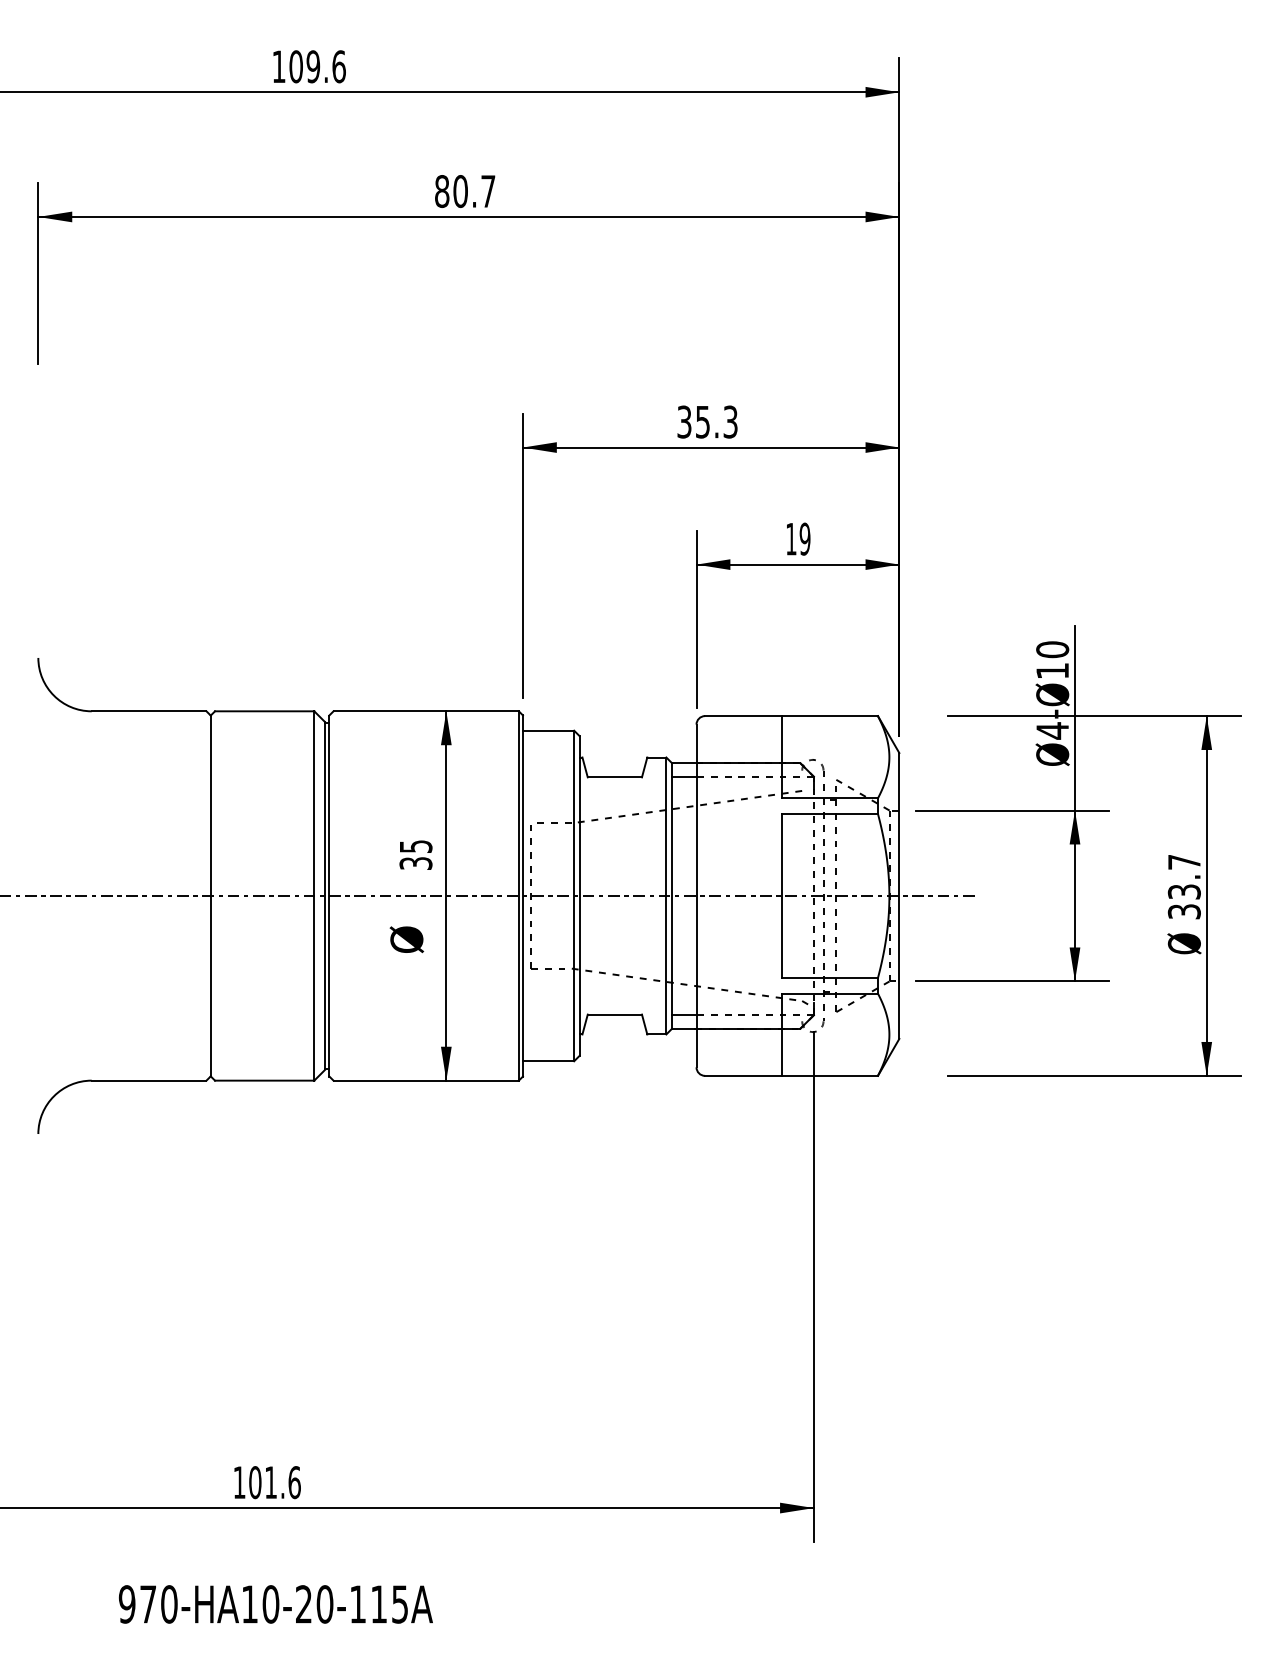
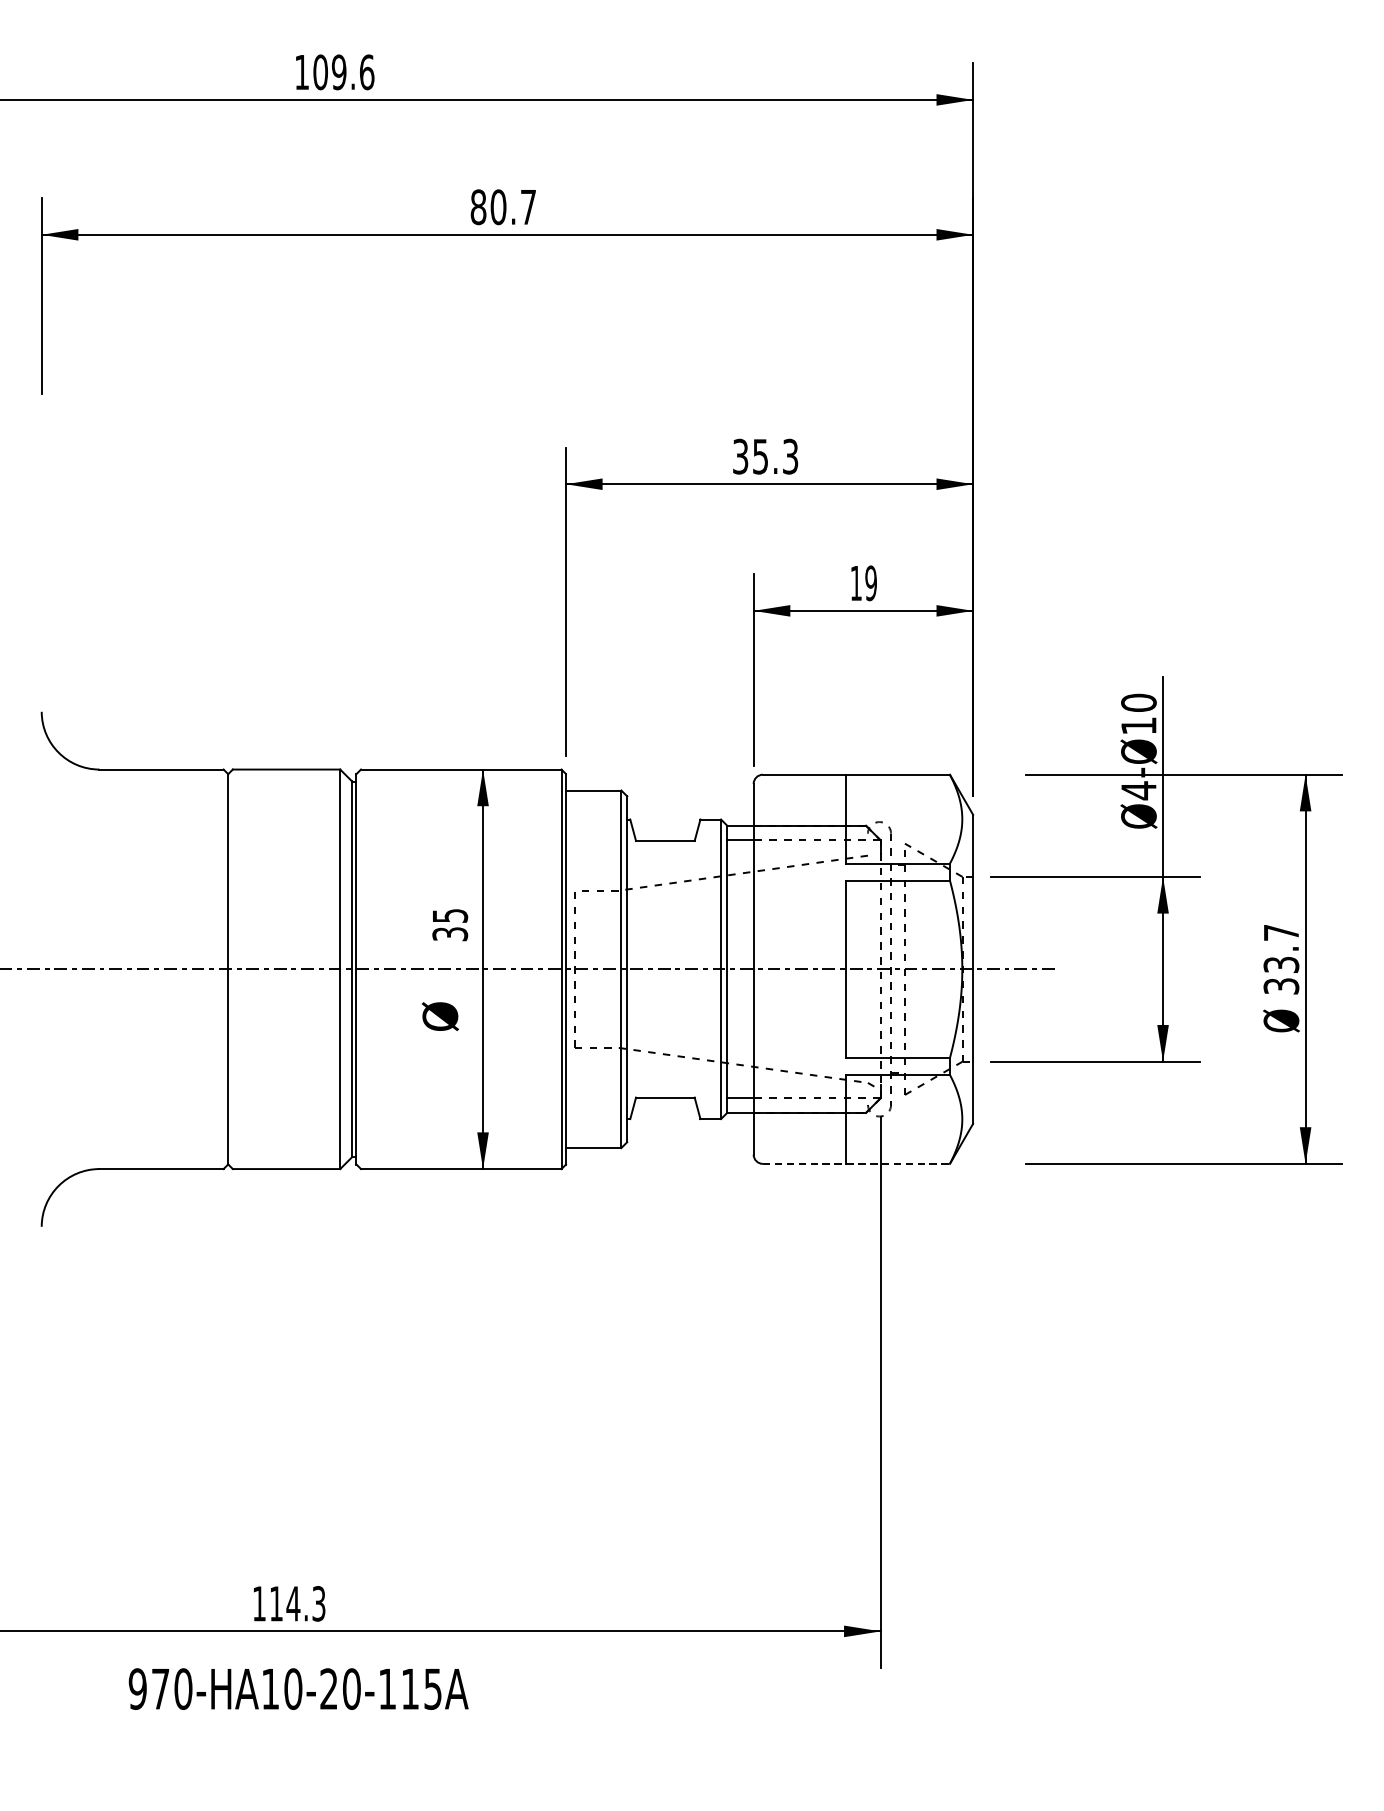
line: (792, 1075) -> (857, 1163), solid -> dashed
text: (274, 1482) -> (297, 1603), 101.6 -> 114.3
text: (275, 1604) -> (298, 1689), moved

